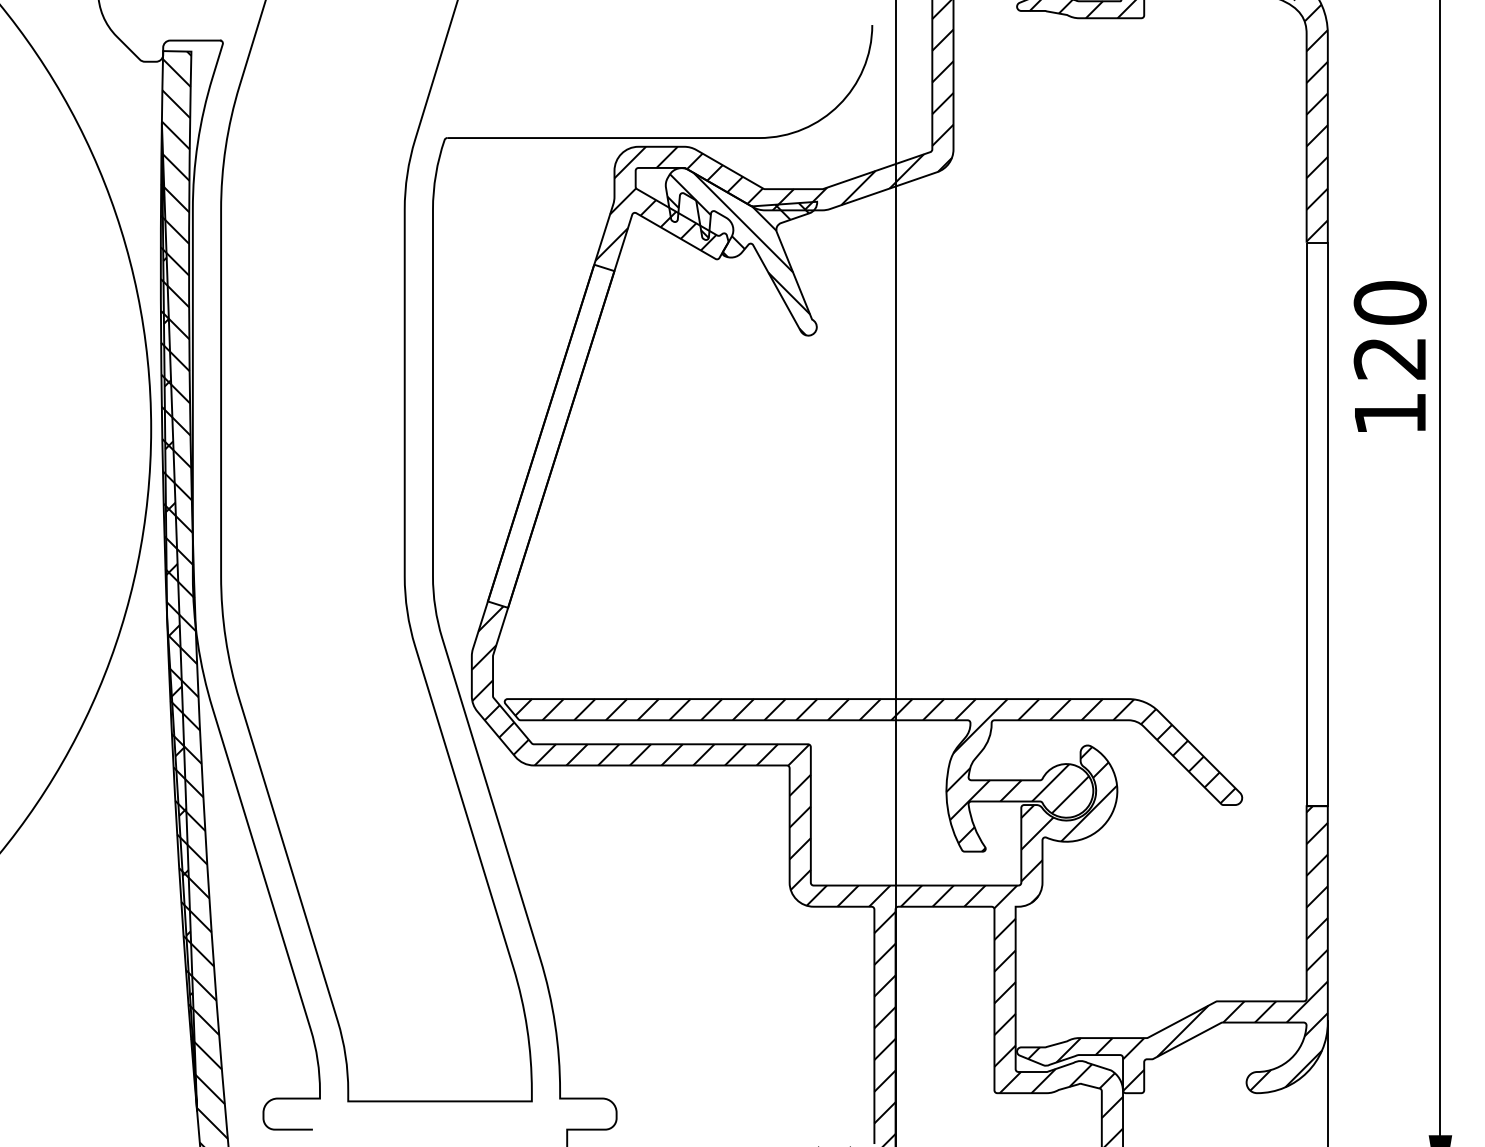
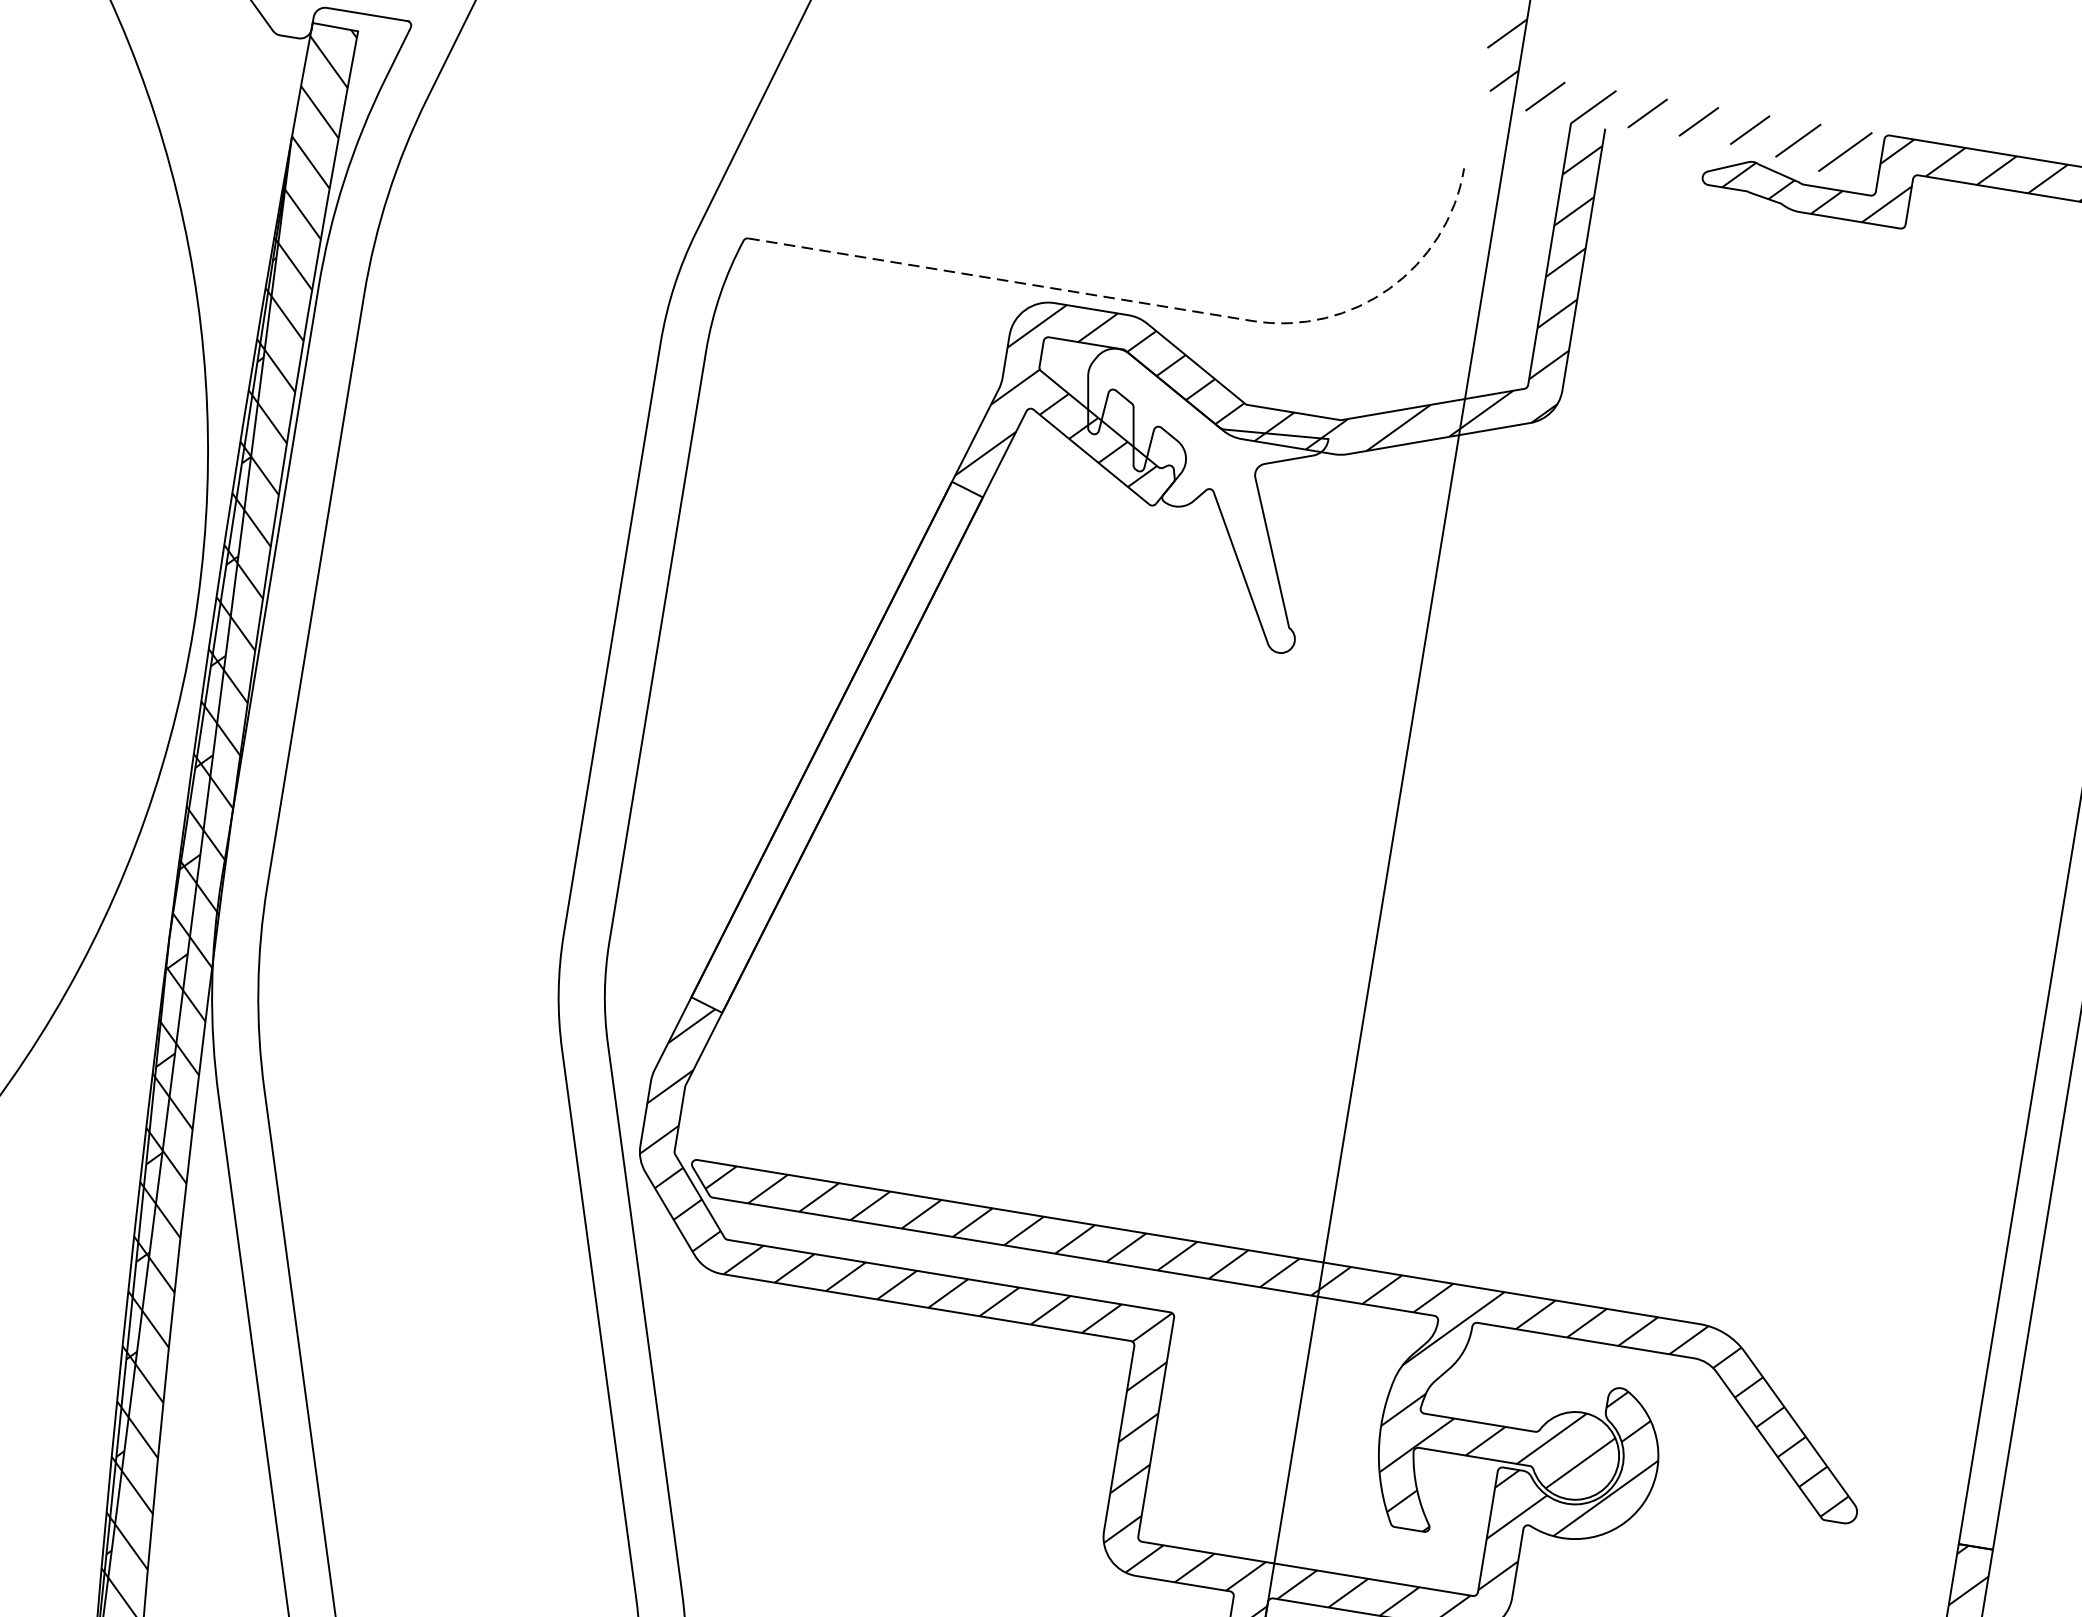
line: (703, 138) -> (1161, 306), solid -> dashed
hatch: (738, 253) -> (1187, 501), removed

